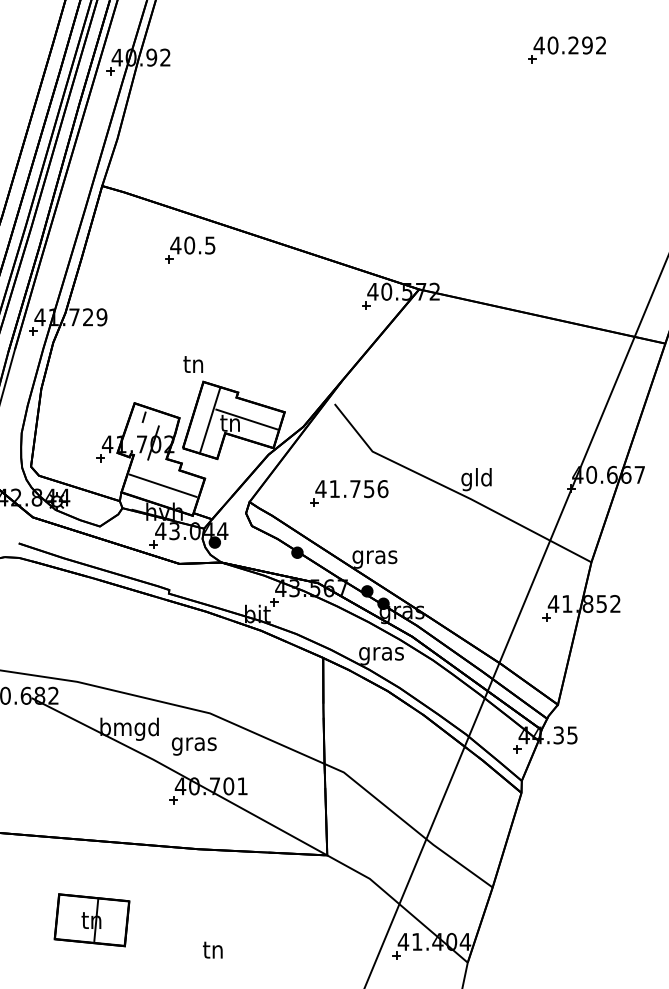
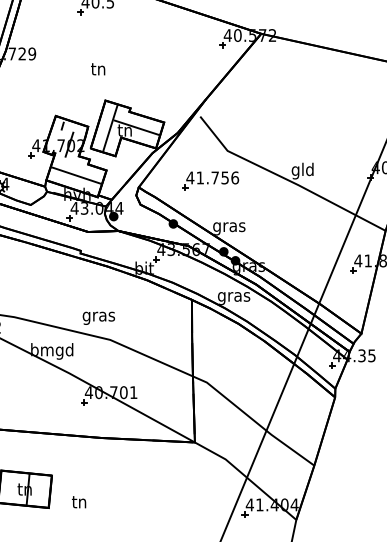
text: (192, 364) -> (97, 69), moved
text: (194, 746) -> (99, 318), moved
text: (212, 949) -> (78, 501), moved

